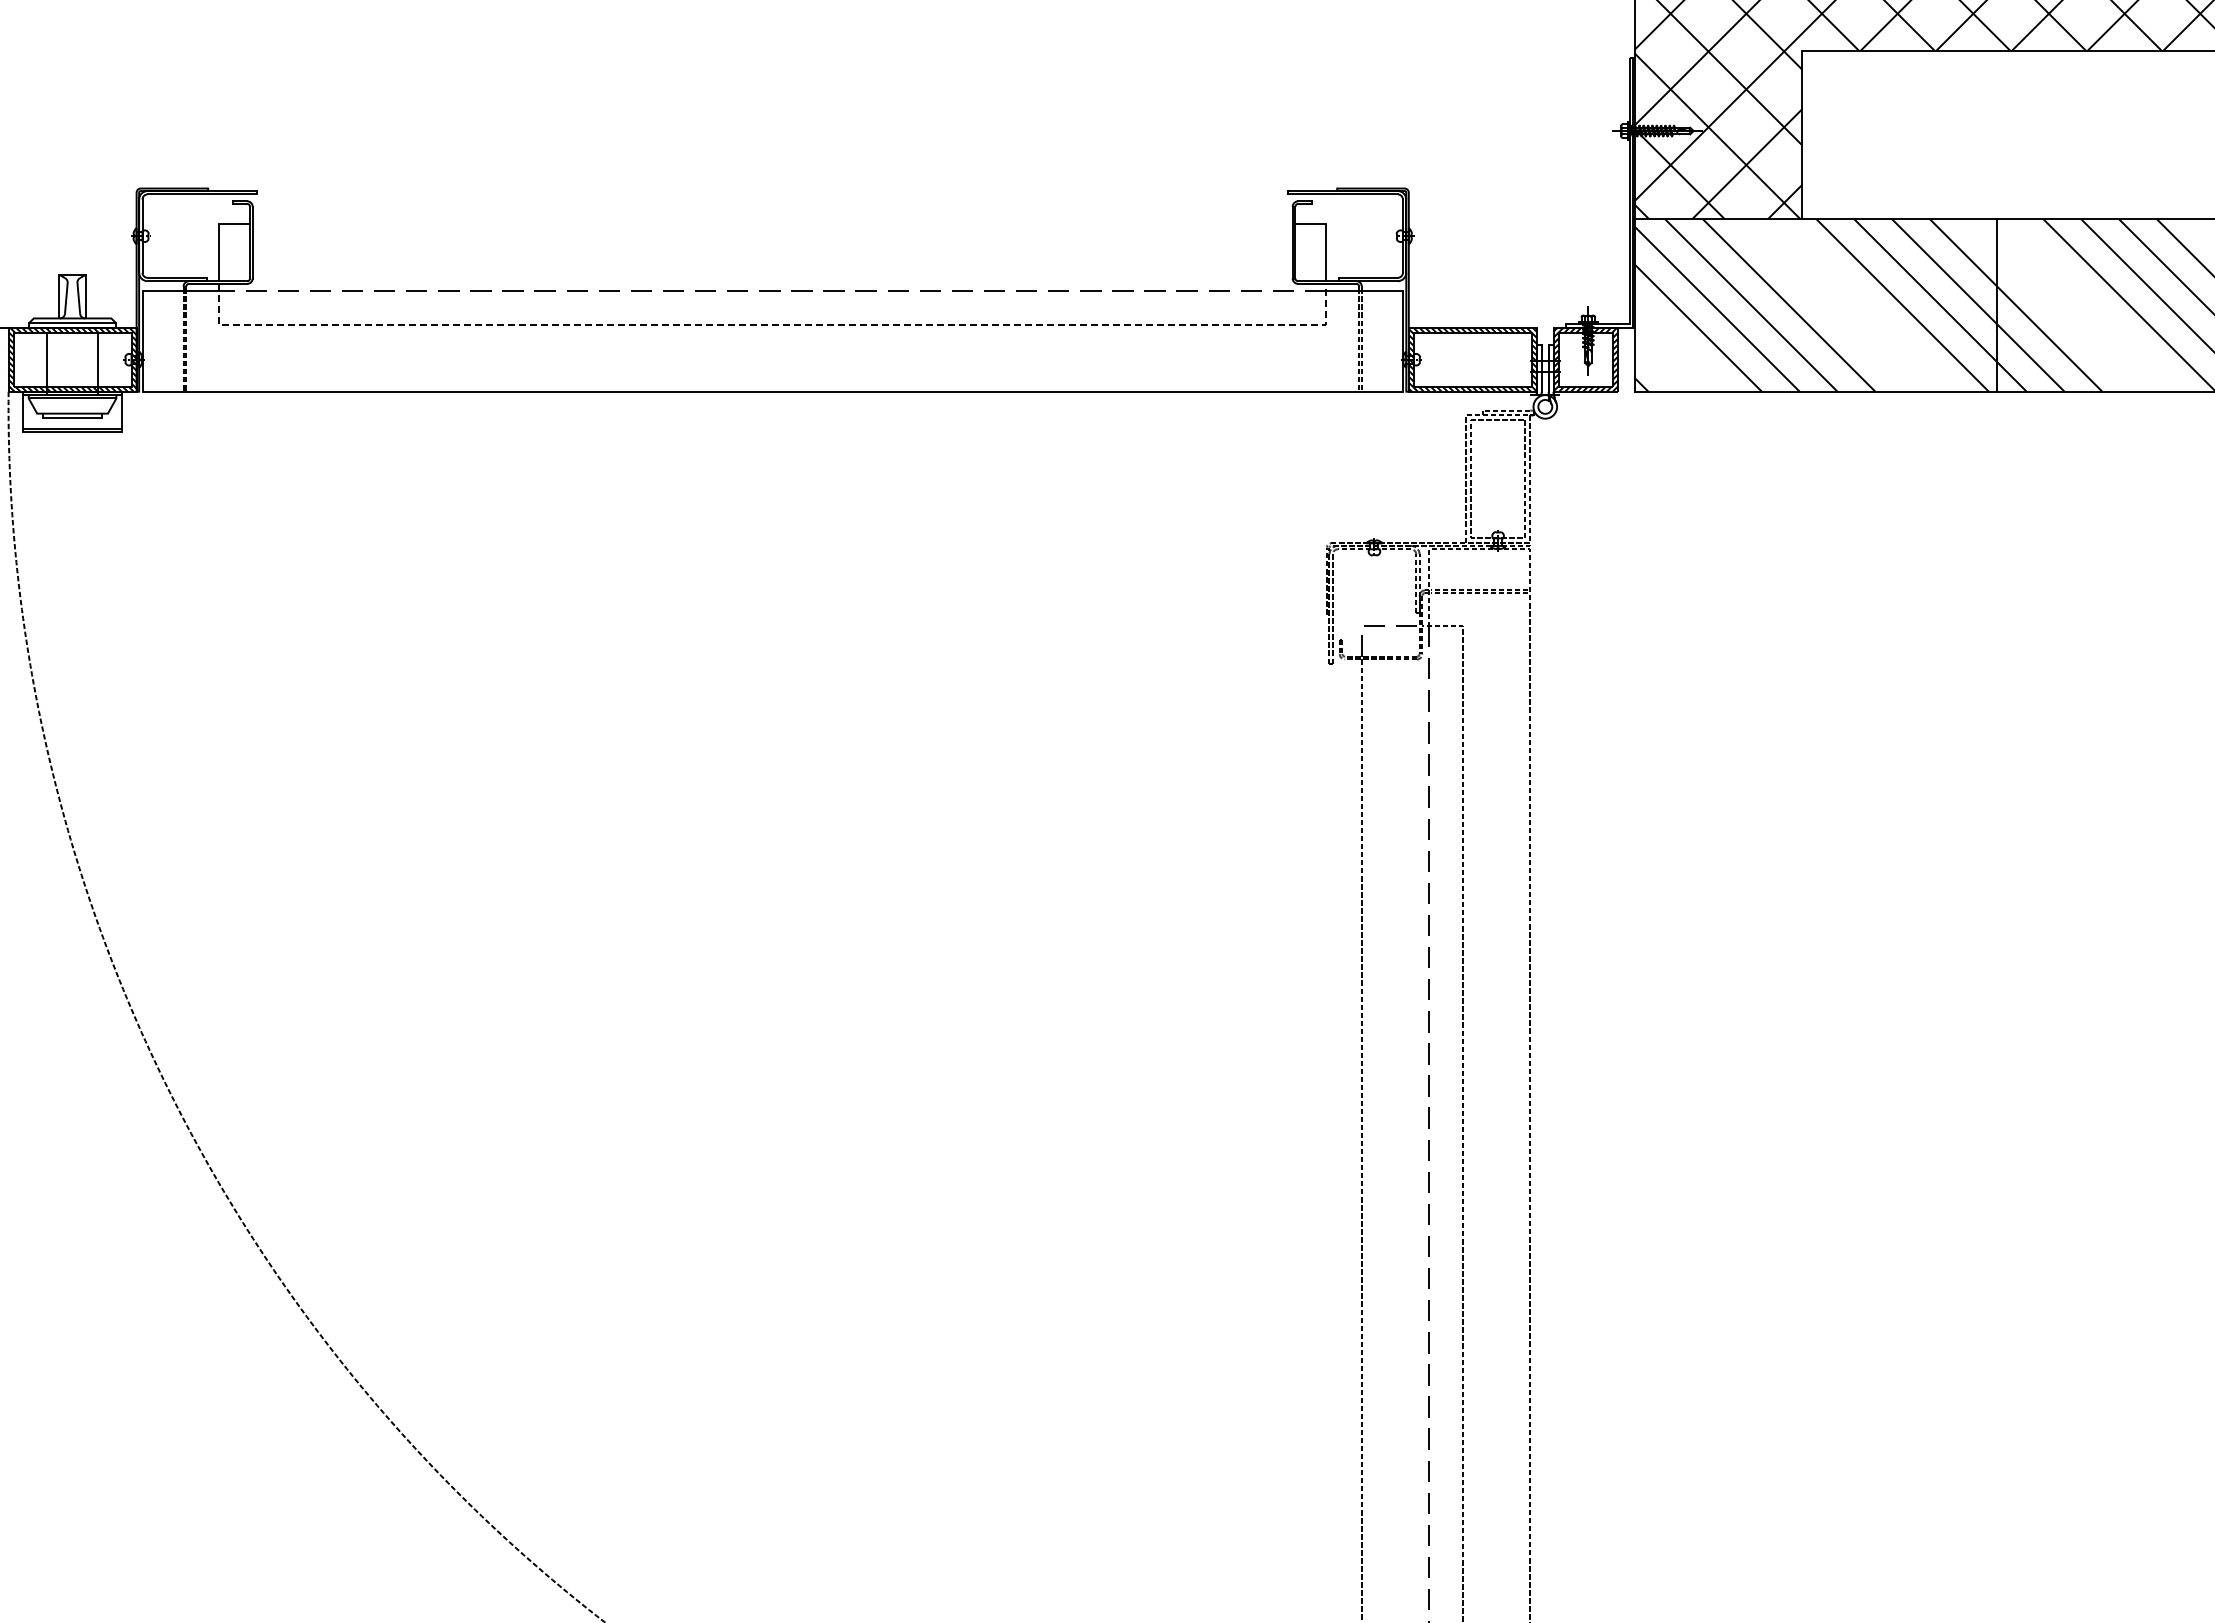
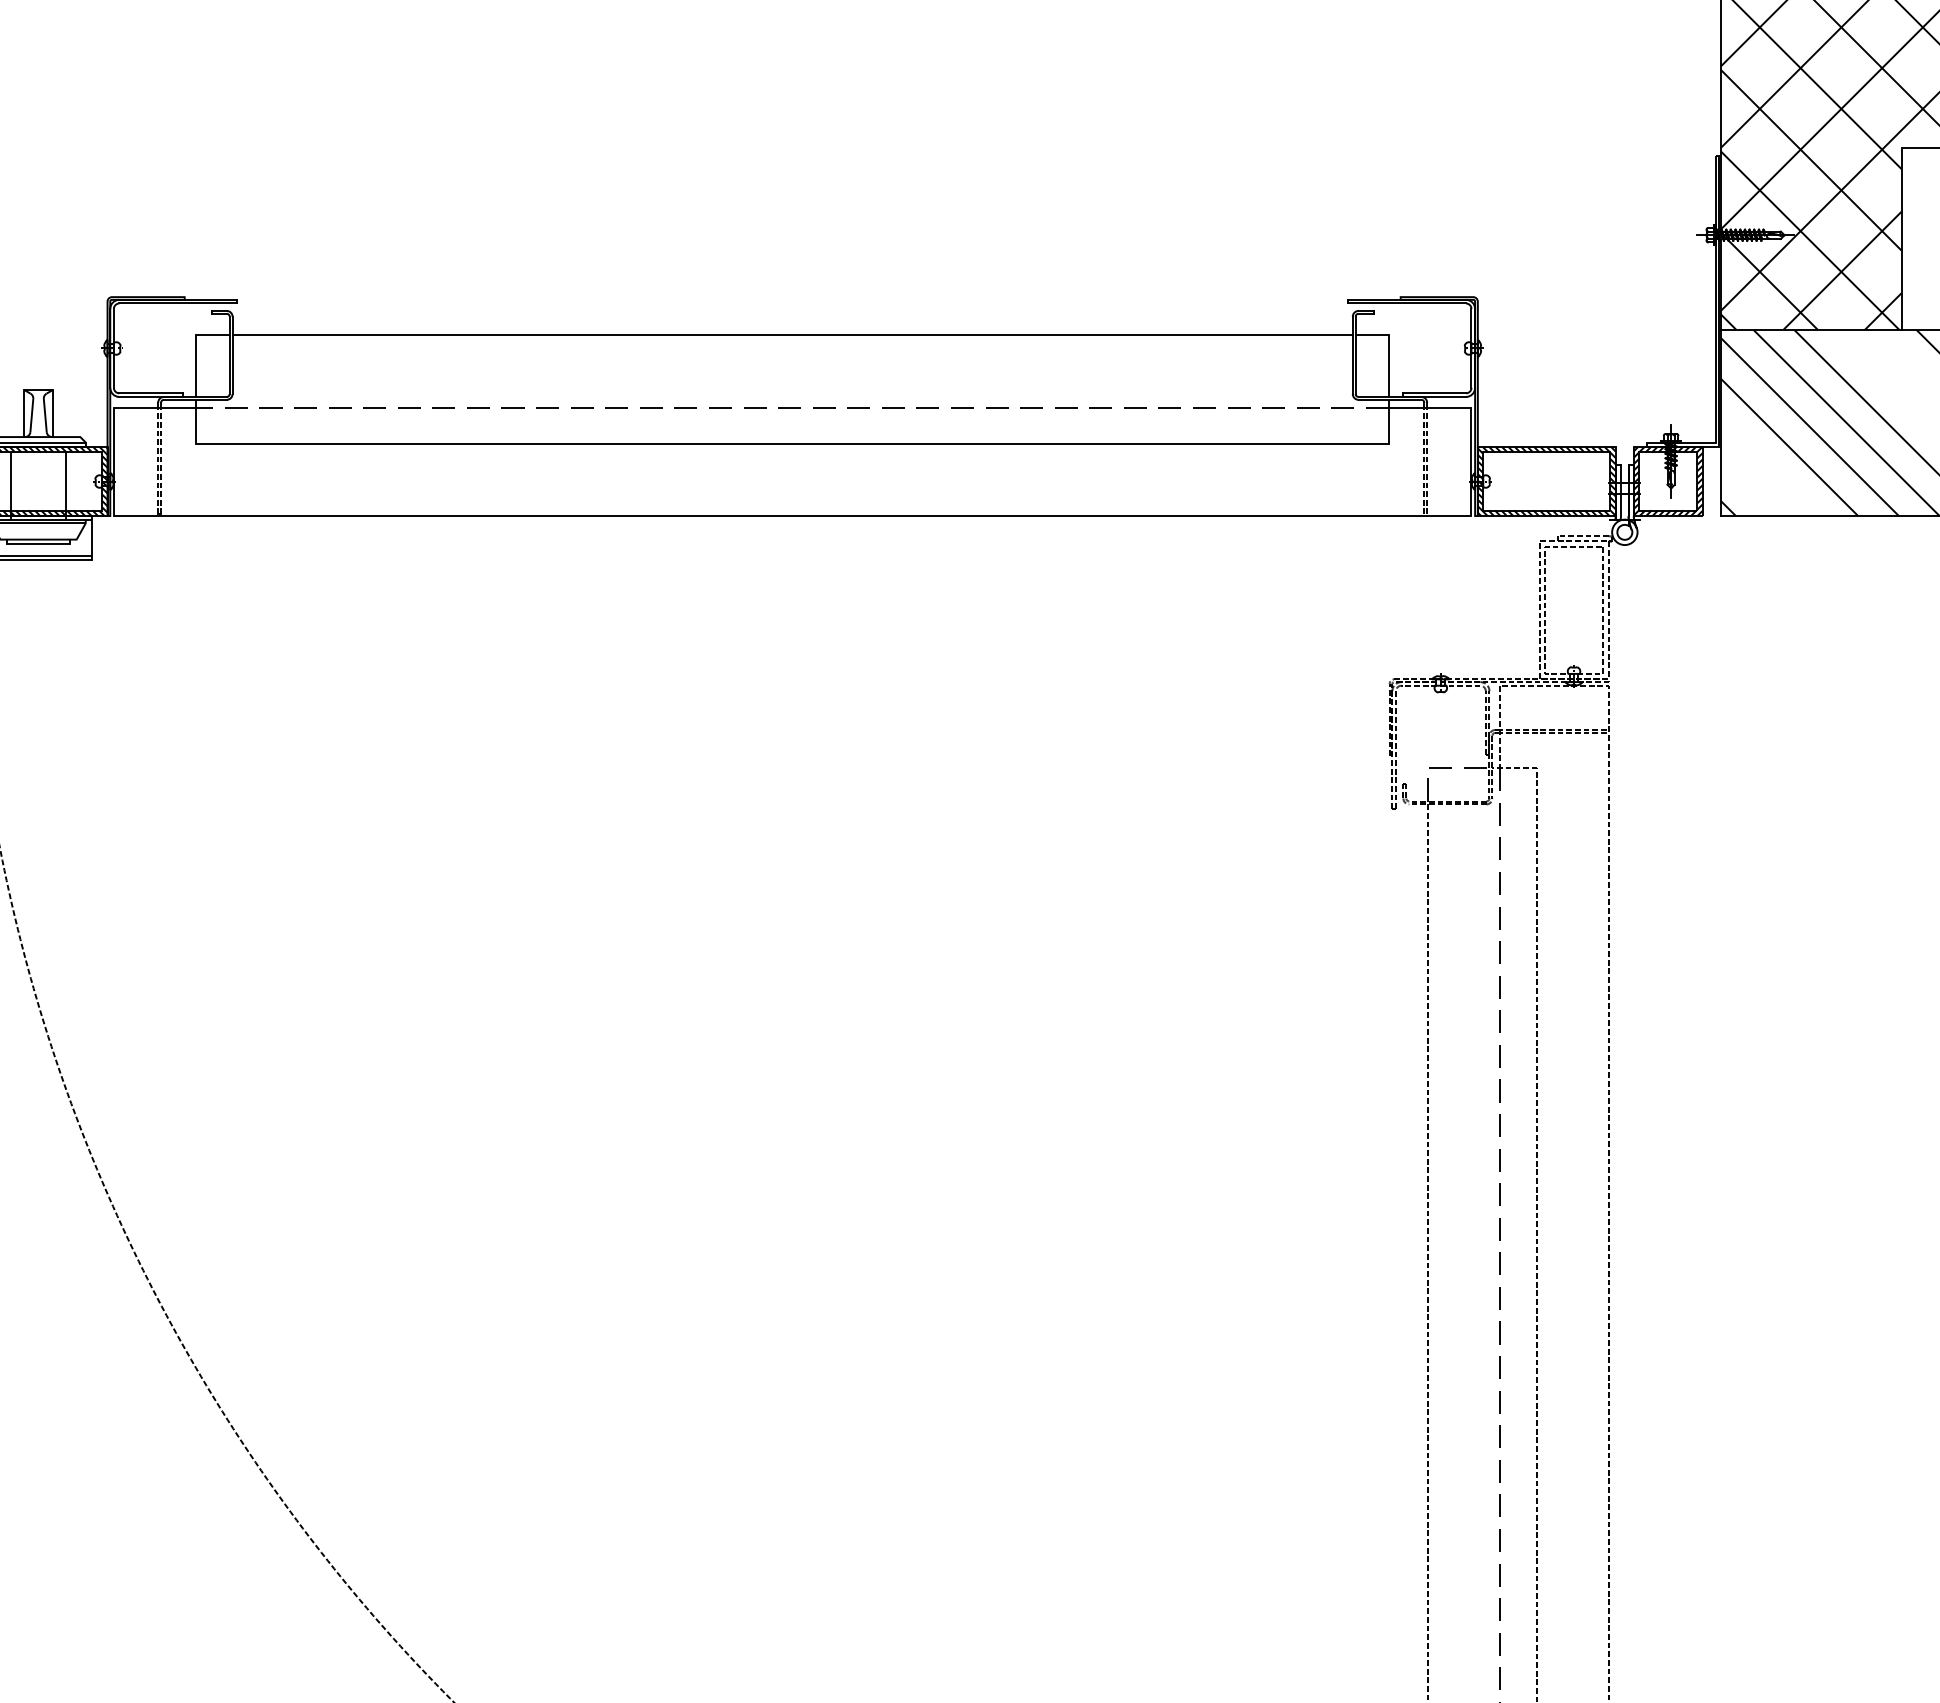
line: (772, 223) -> (792, 334), added
line: (772, 325) -> (792, 444), dashed -> solid

